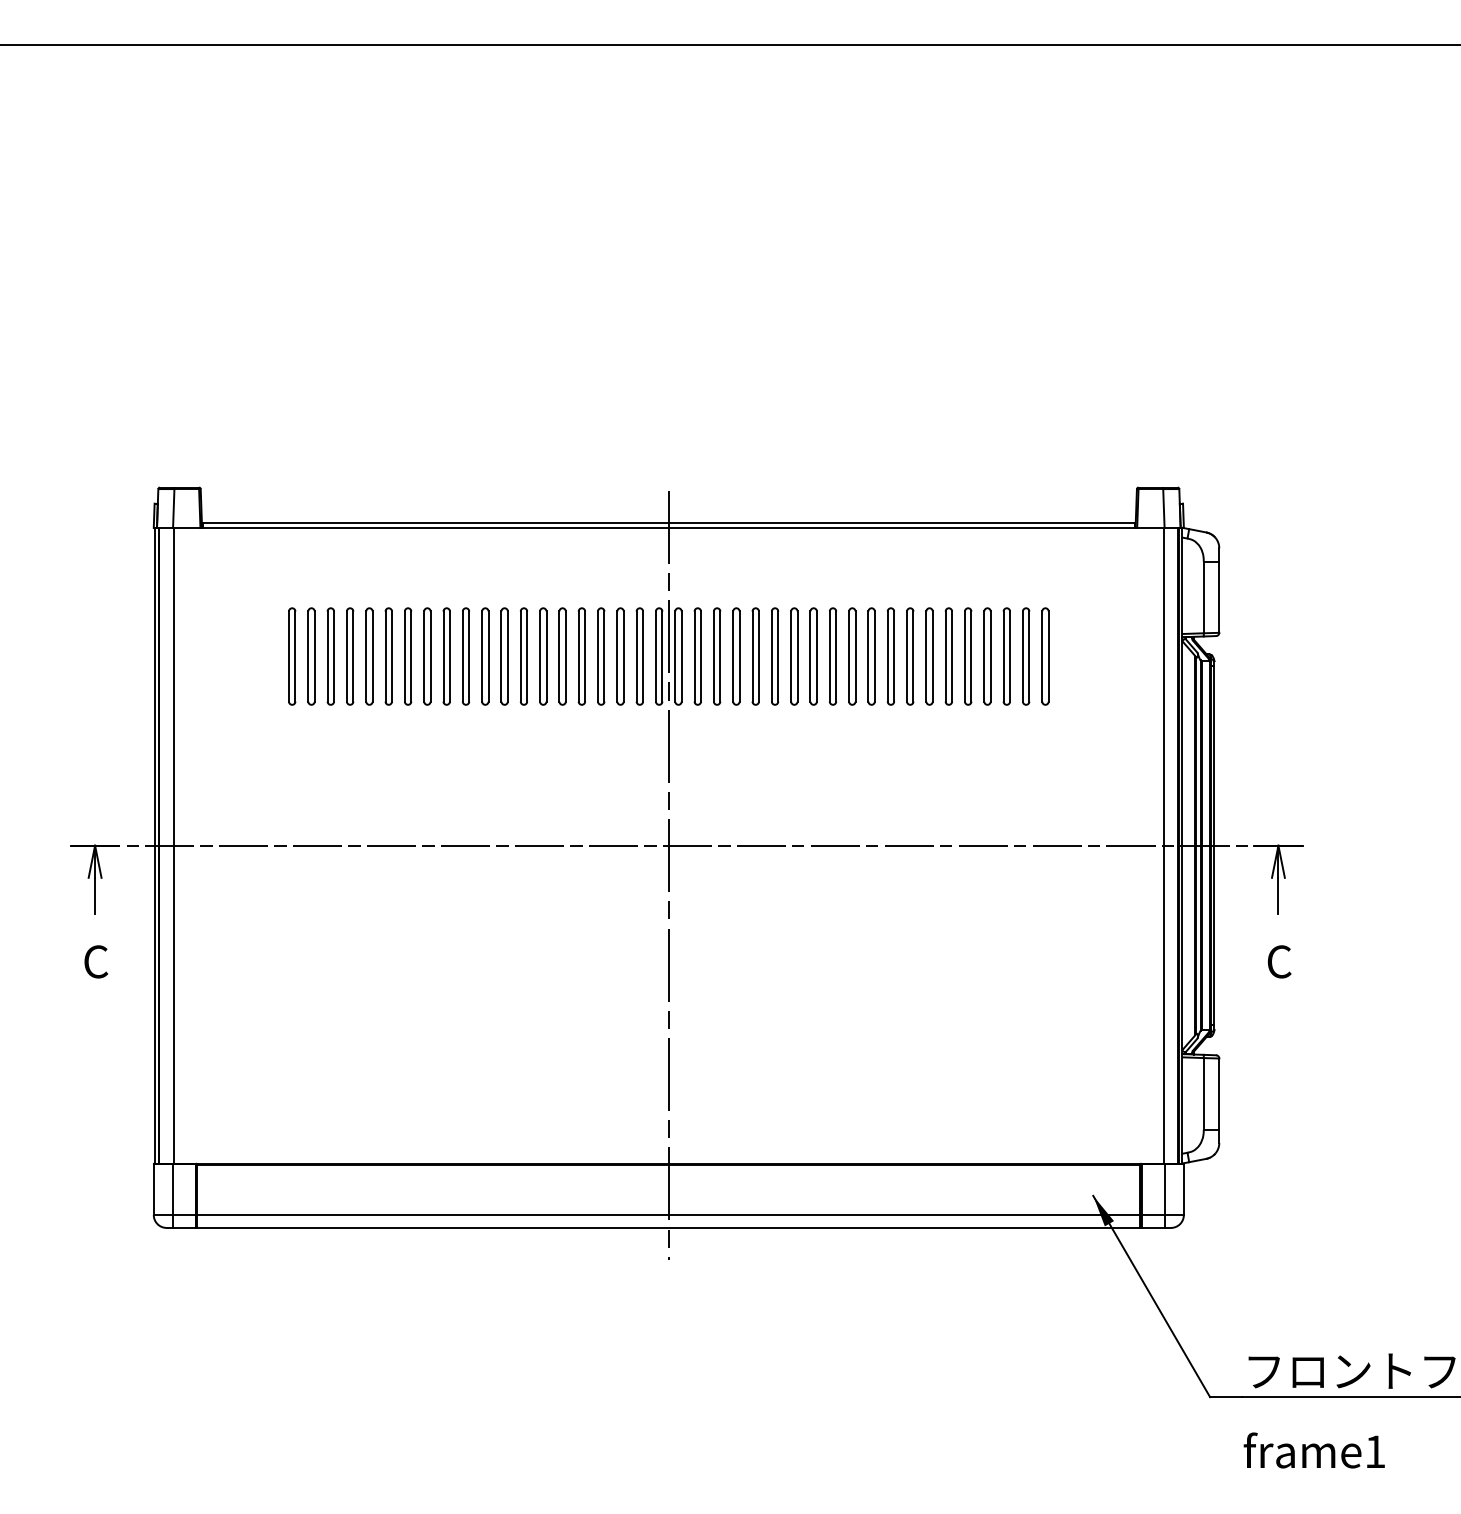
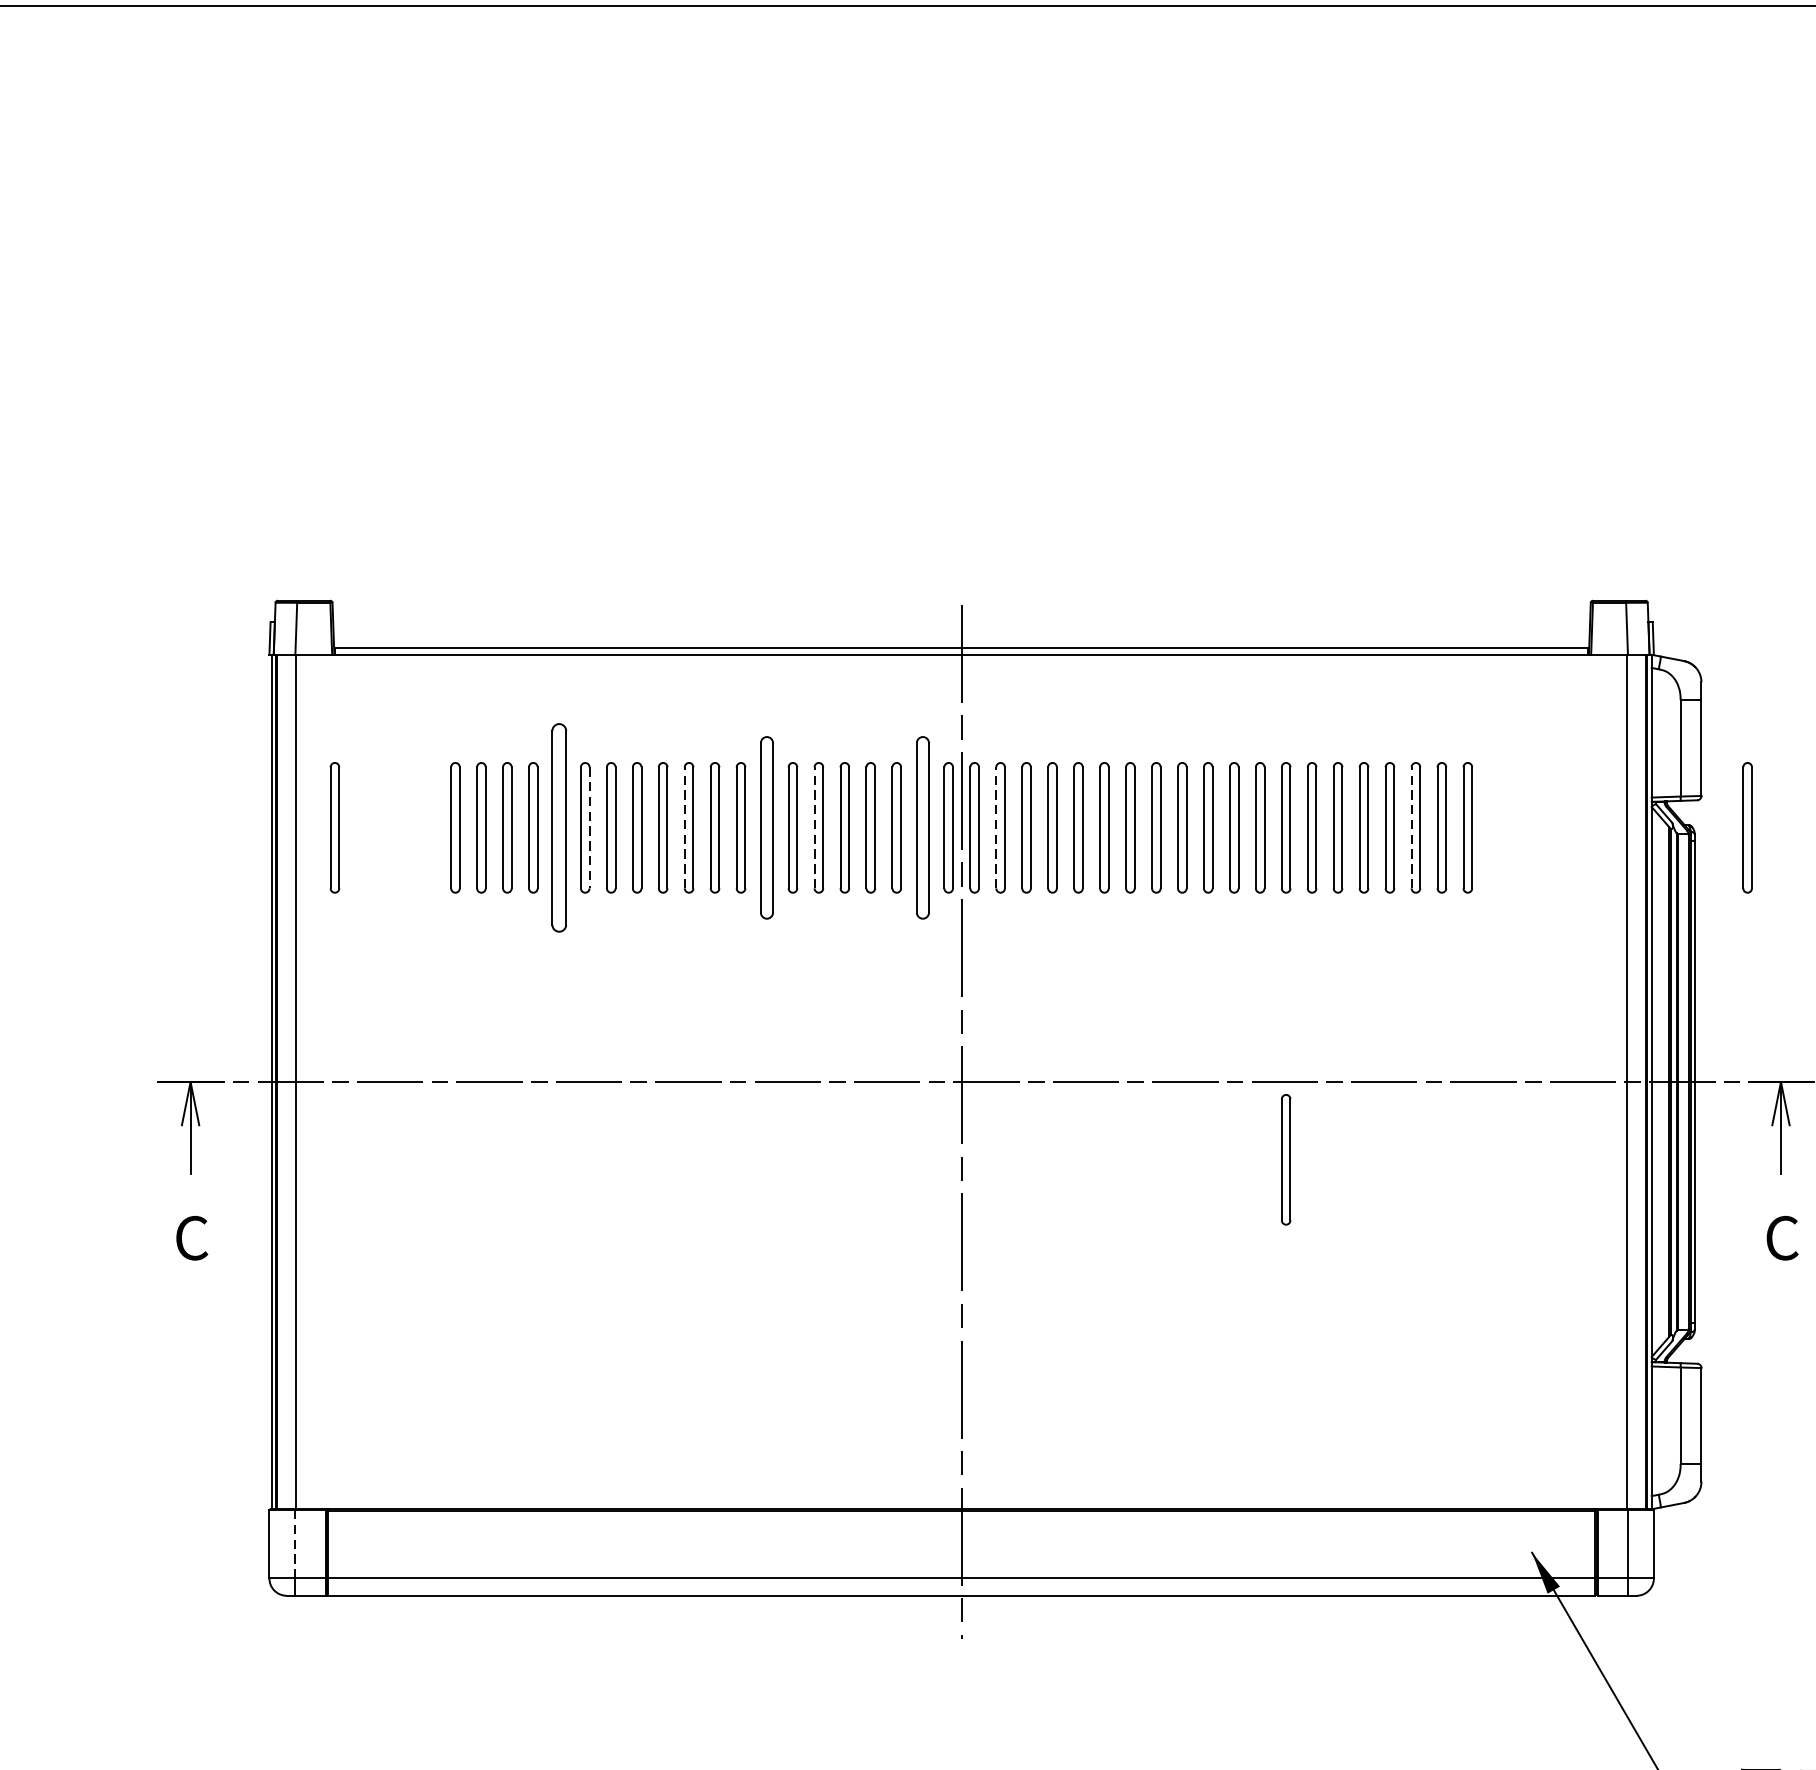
part: (202, 656) -> (334, 827), added
part: (369, 656) -> (559, 827), size x1.6
line: (462, 656) -> (684, 827), solid -> dashed
part: (523, 656) -> (766, 827), size x1.4
line: (559, 656) -> (814, 827), solid -> dashed
part: (639, 656) -> (922, 827), size x1.4
line: (694, 656) -> (996, 827), solid -> dashed
line: (1003, 656) -> (1411, 827), solid -> dashed
part: (1253, 656) -> (1747, 827), added
line: (391, 657) -> (588, 829), solid -> dashed
part: (910, 903) -> (1286, 1159), added
line: (173, 1189) -> (295, 1544), solid -> dashed

